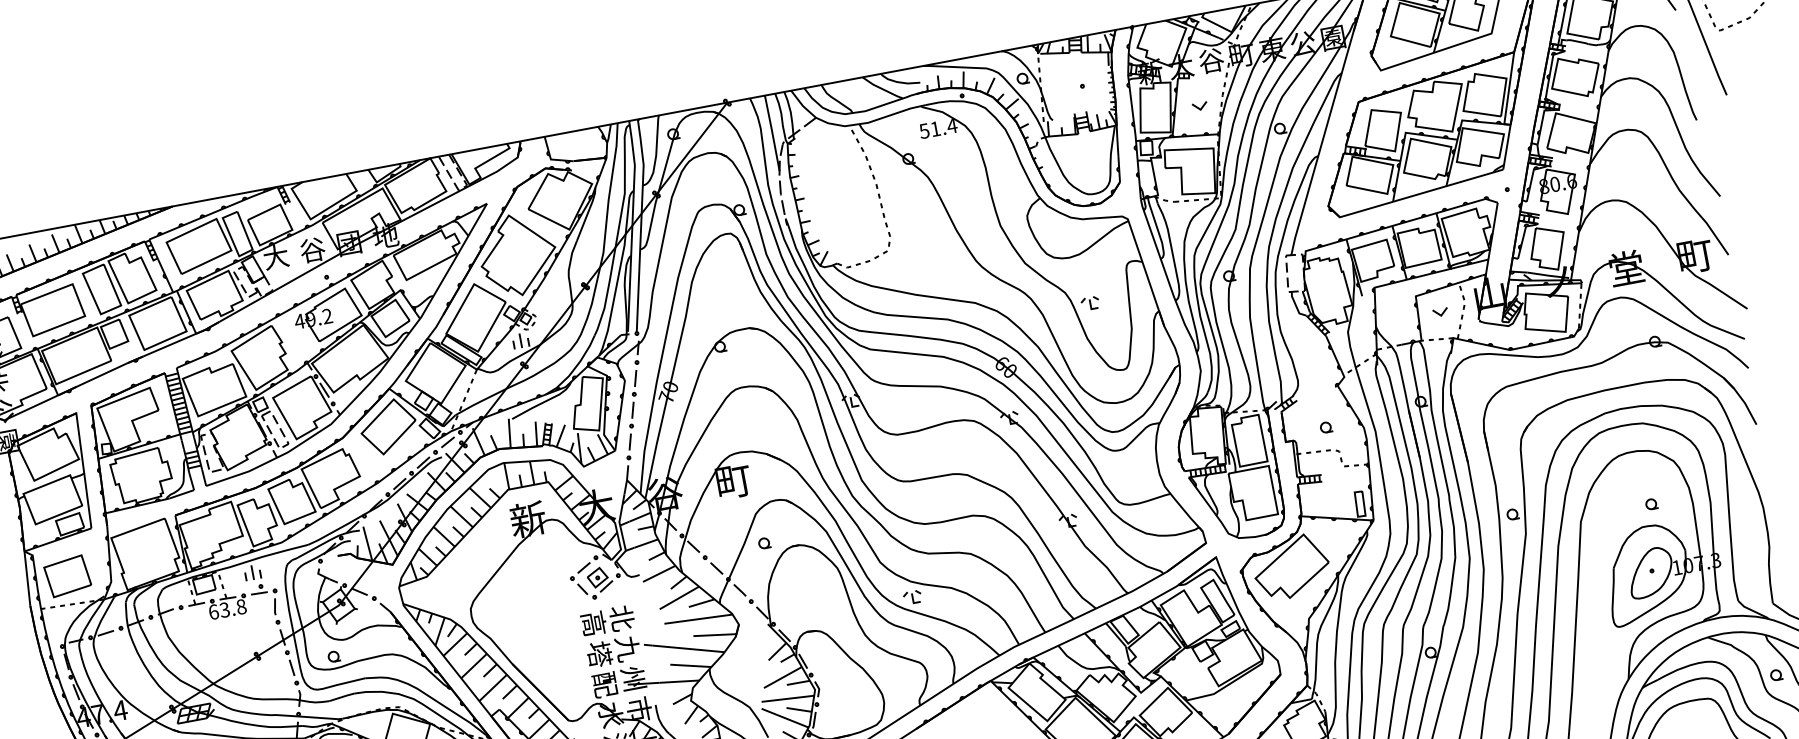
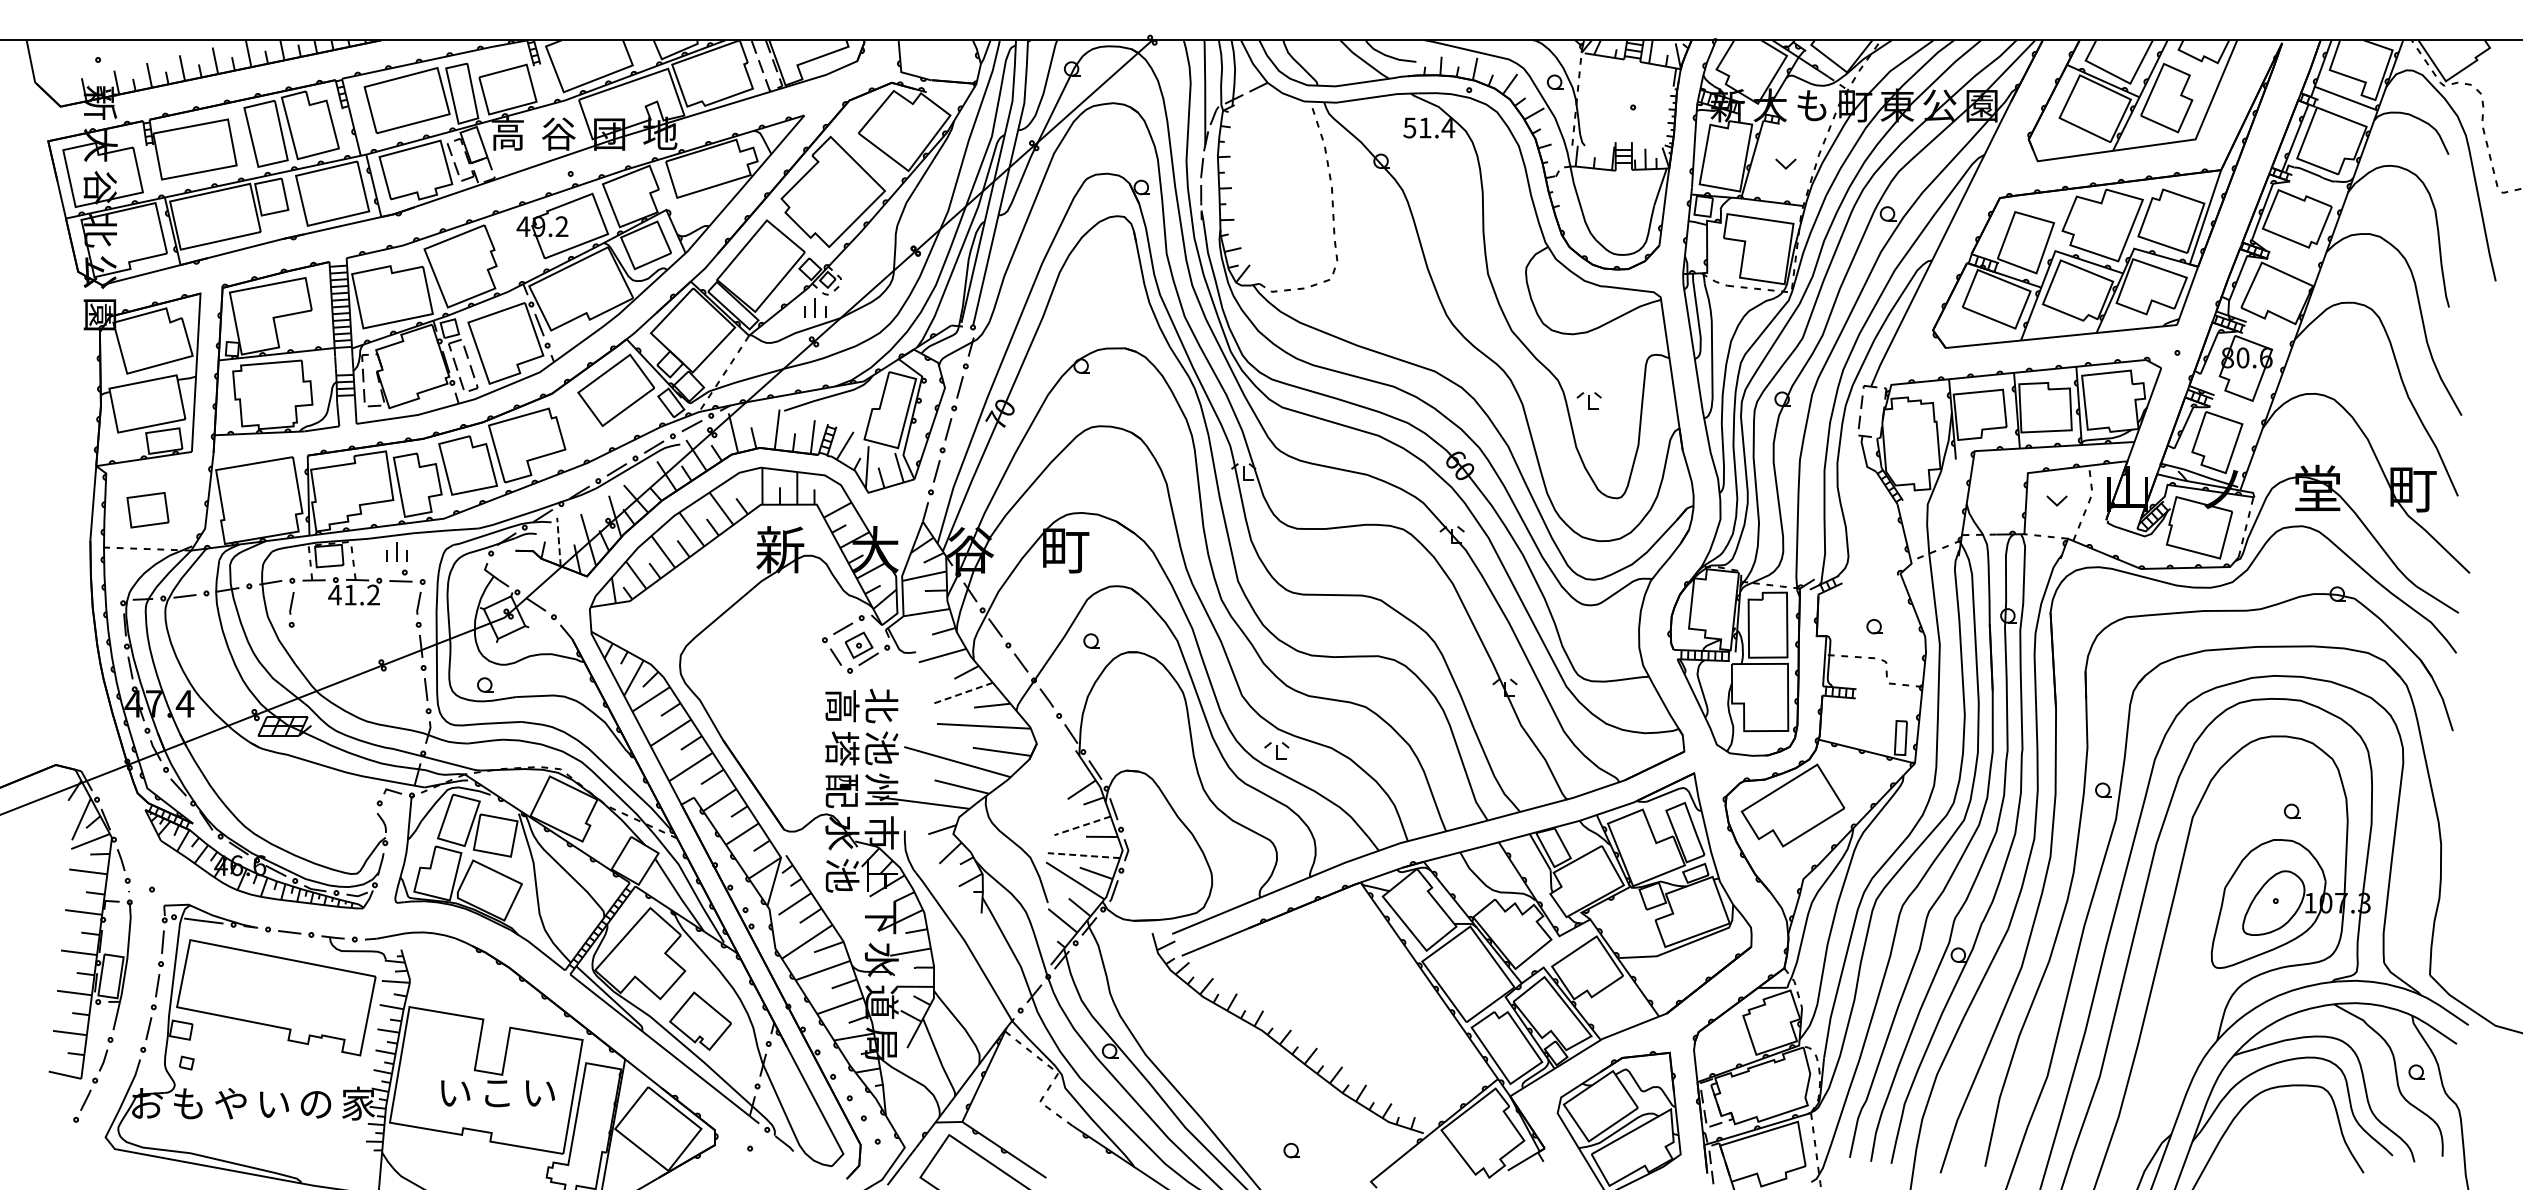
text: (1211, 60) -> (1812, 105), 谷 -> も
text: (275, 256) -> (507, 133), 大 -> 高
line: (367, 543) -> (558, 541), solid -> dashed
part: (67, 575) -> (147, 509), size x0.7
line: (679, 598) -> (963, 693), solid -> dashed
text: (226, 609) -> (353, 594), 63.8 -> 41.2
part: (184, 628) -> (291, 609), added
text: (627, 648) -> (881, 748), 九 -> 池
line: (782, 677) -> (1082, 825), solid -> dashed
line: (787, 698) -> (1083, 855), solid -> dashed

